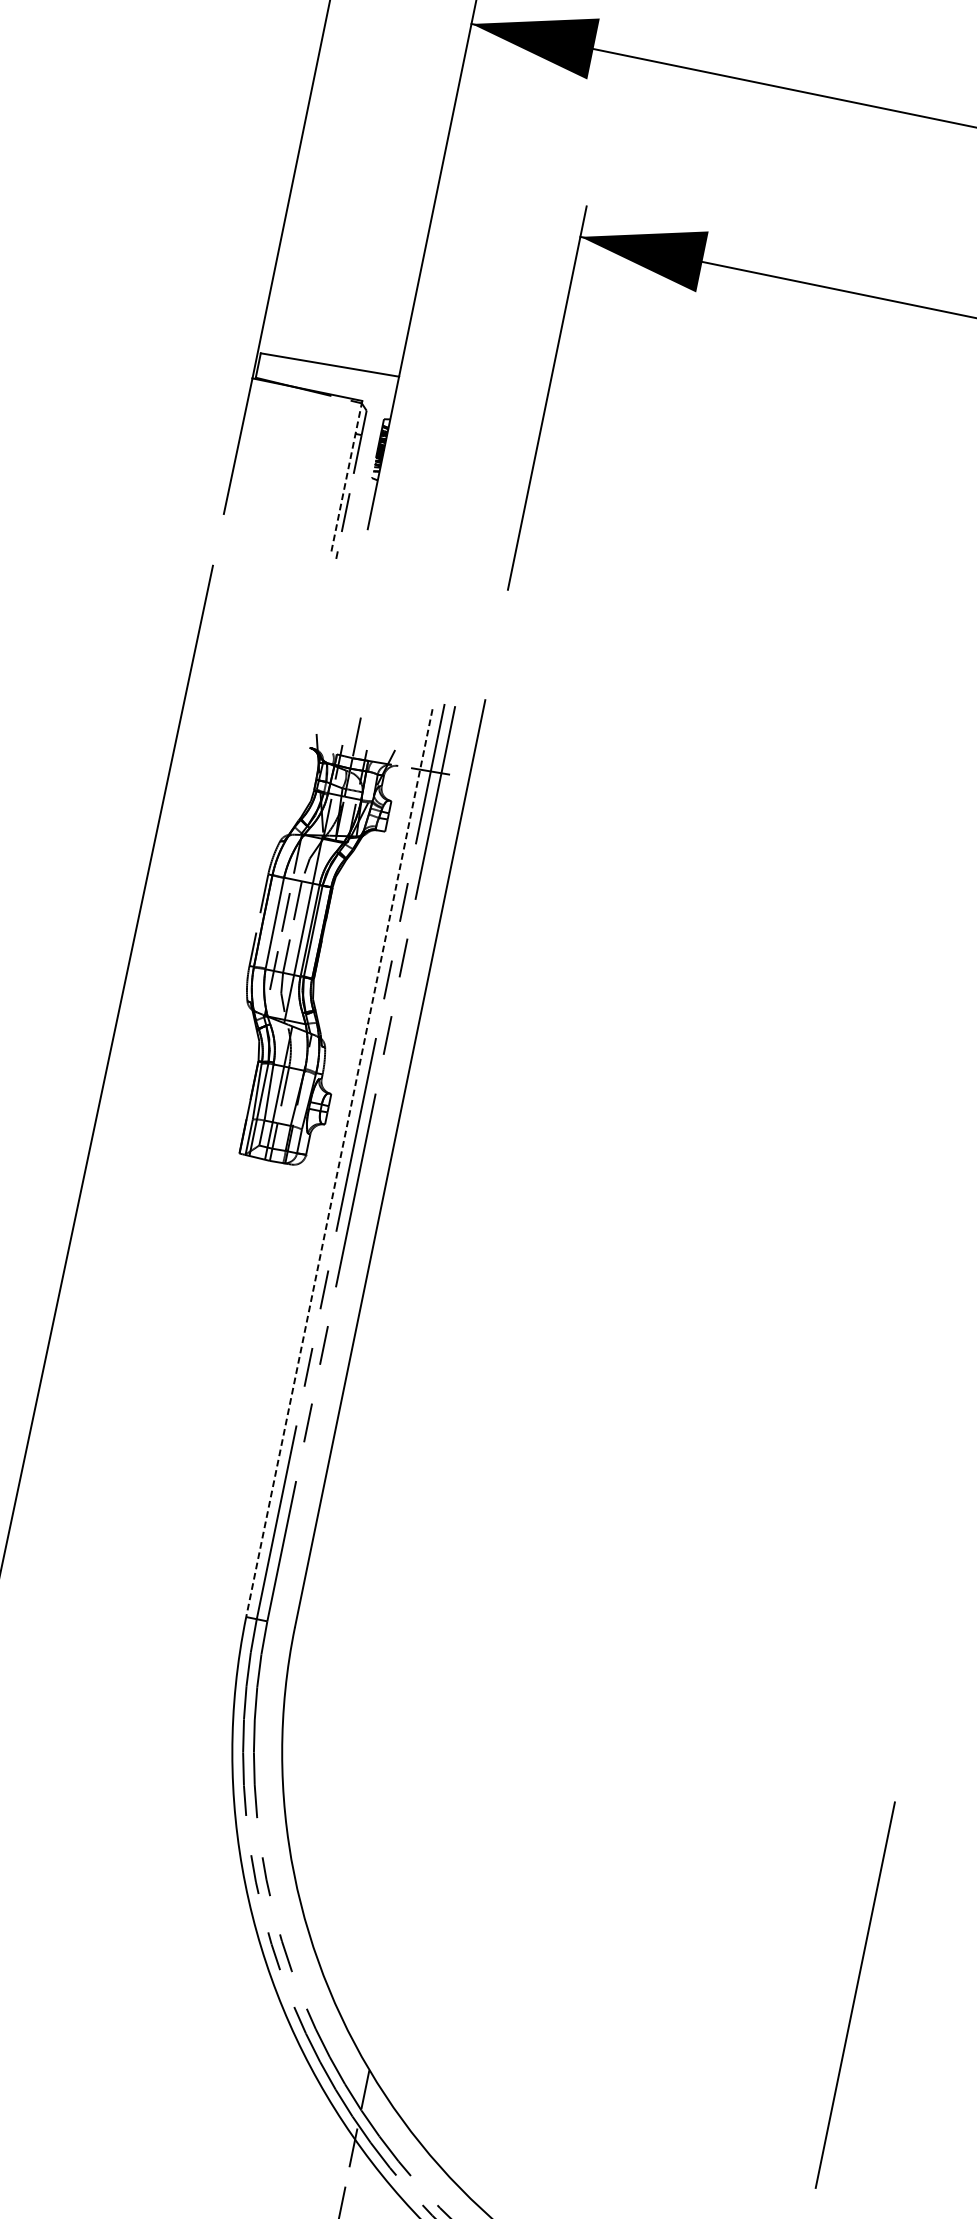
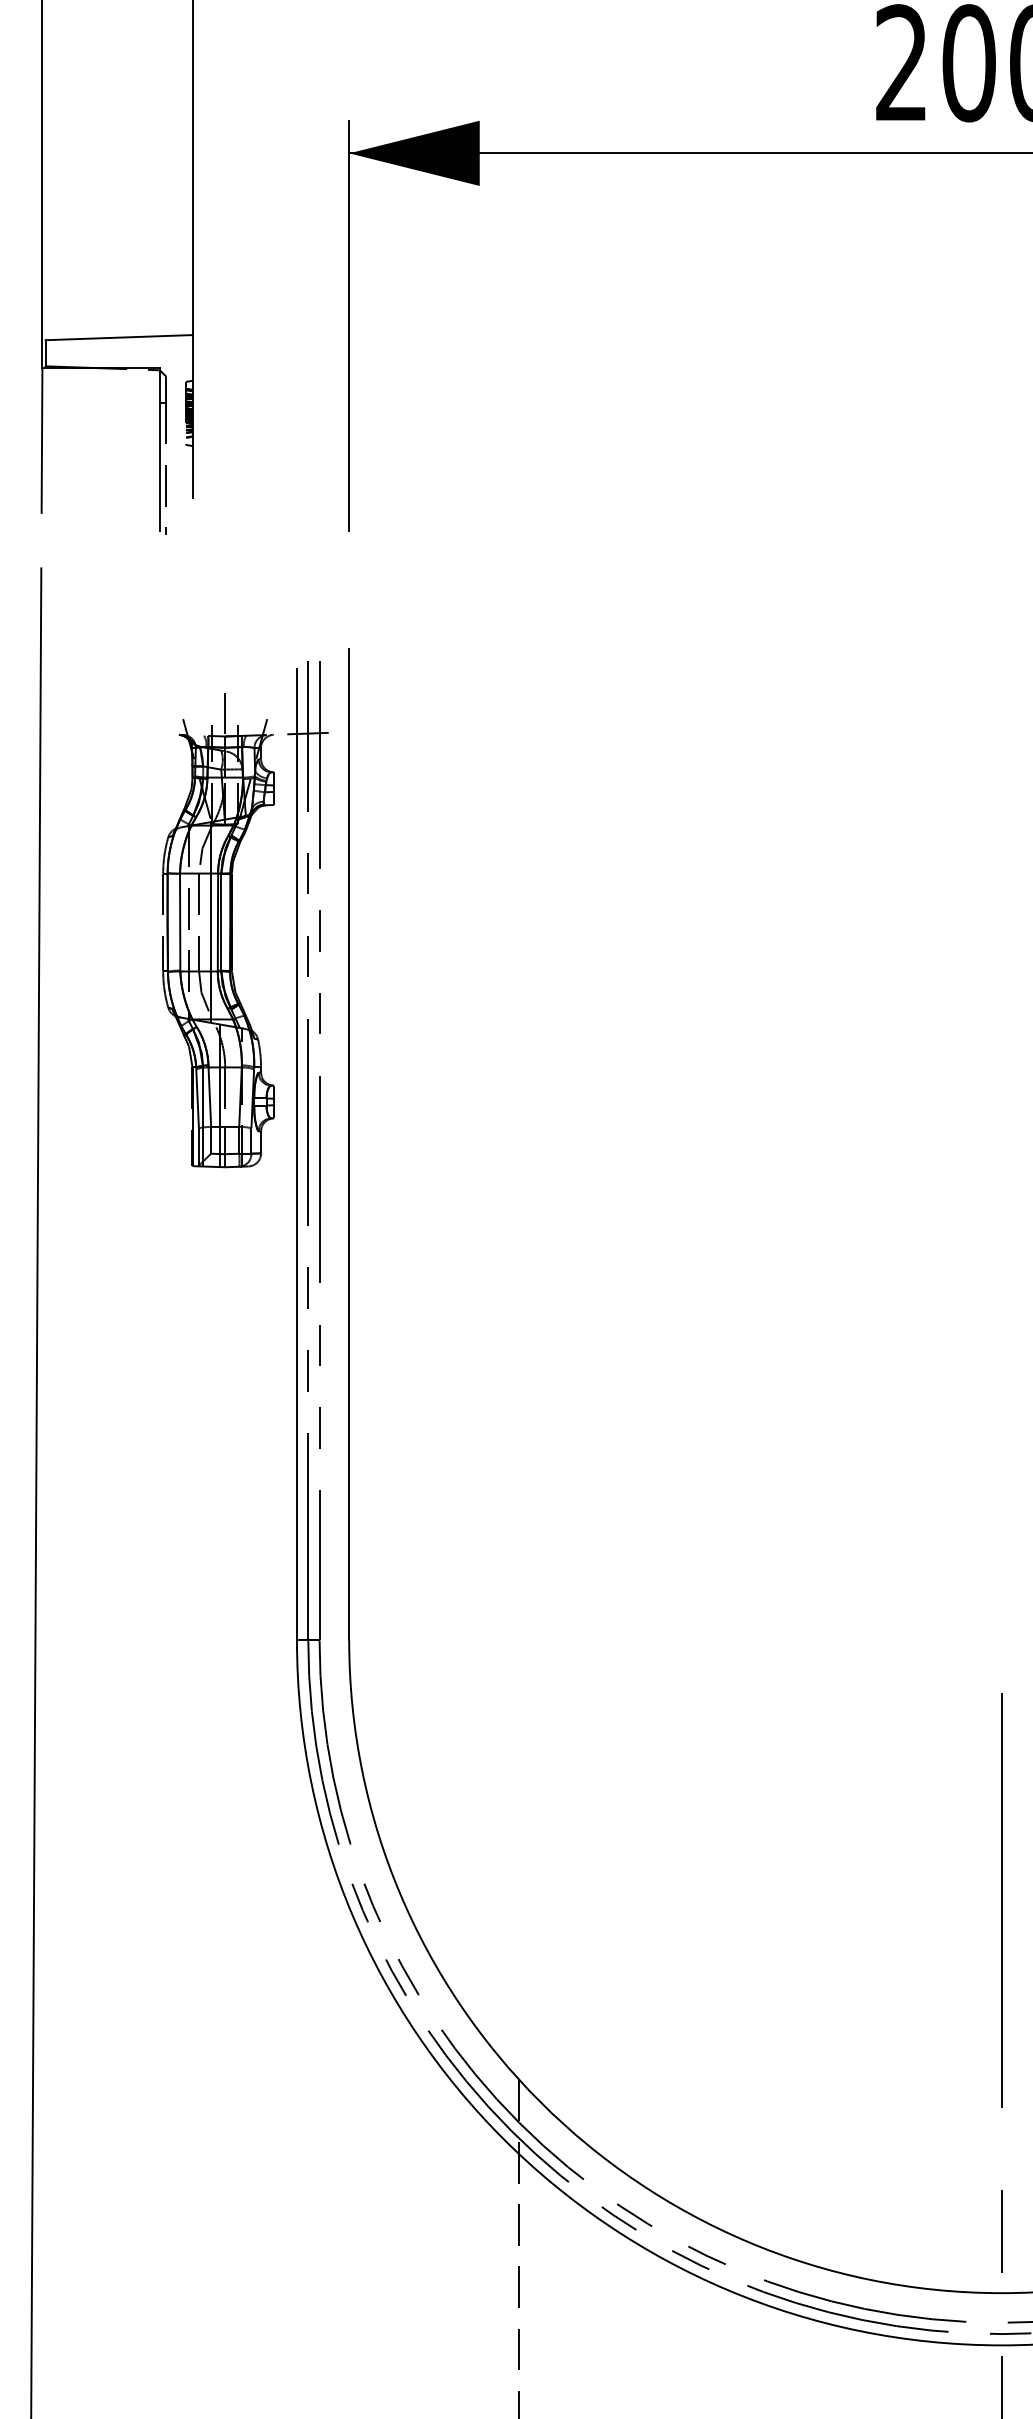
line: (346, 477) -> (159, 449), dashed -> solid
line: (339, 1162) -> (296, 1154), dashed -> solid

